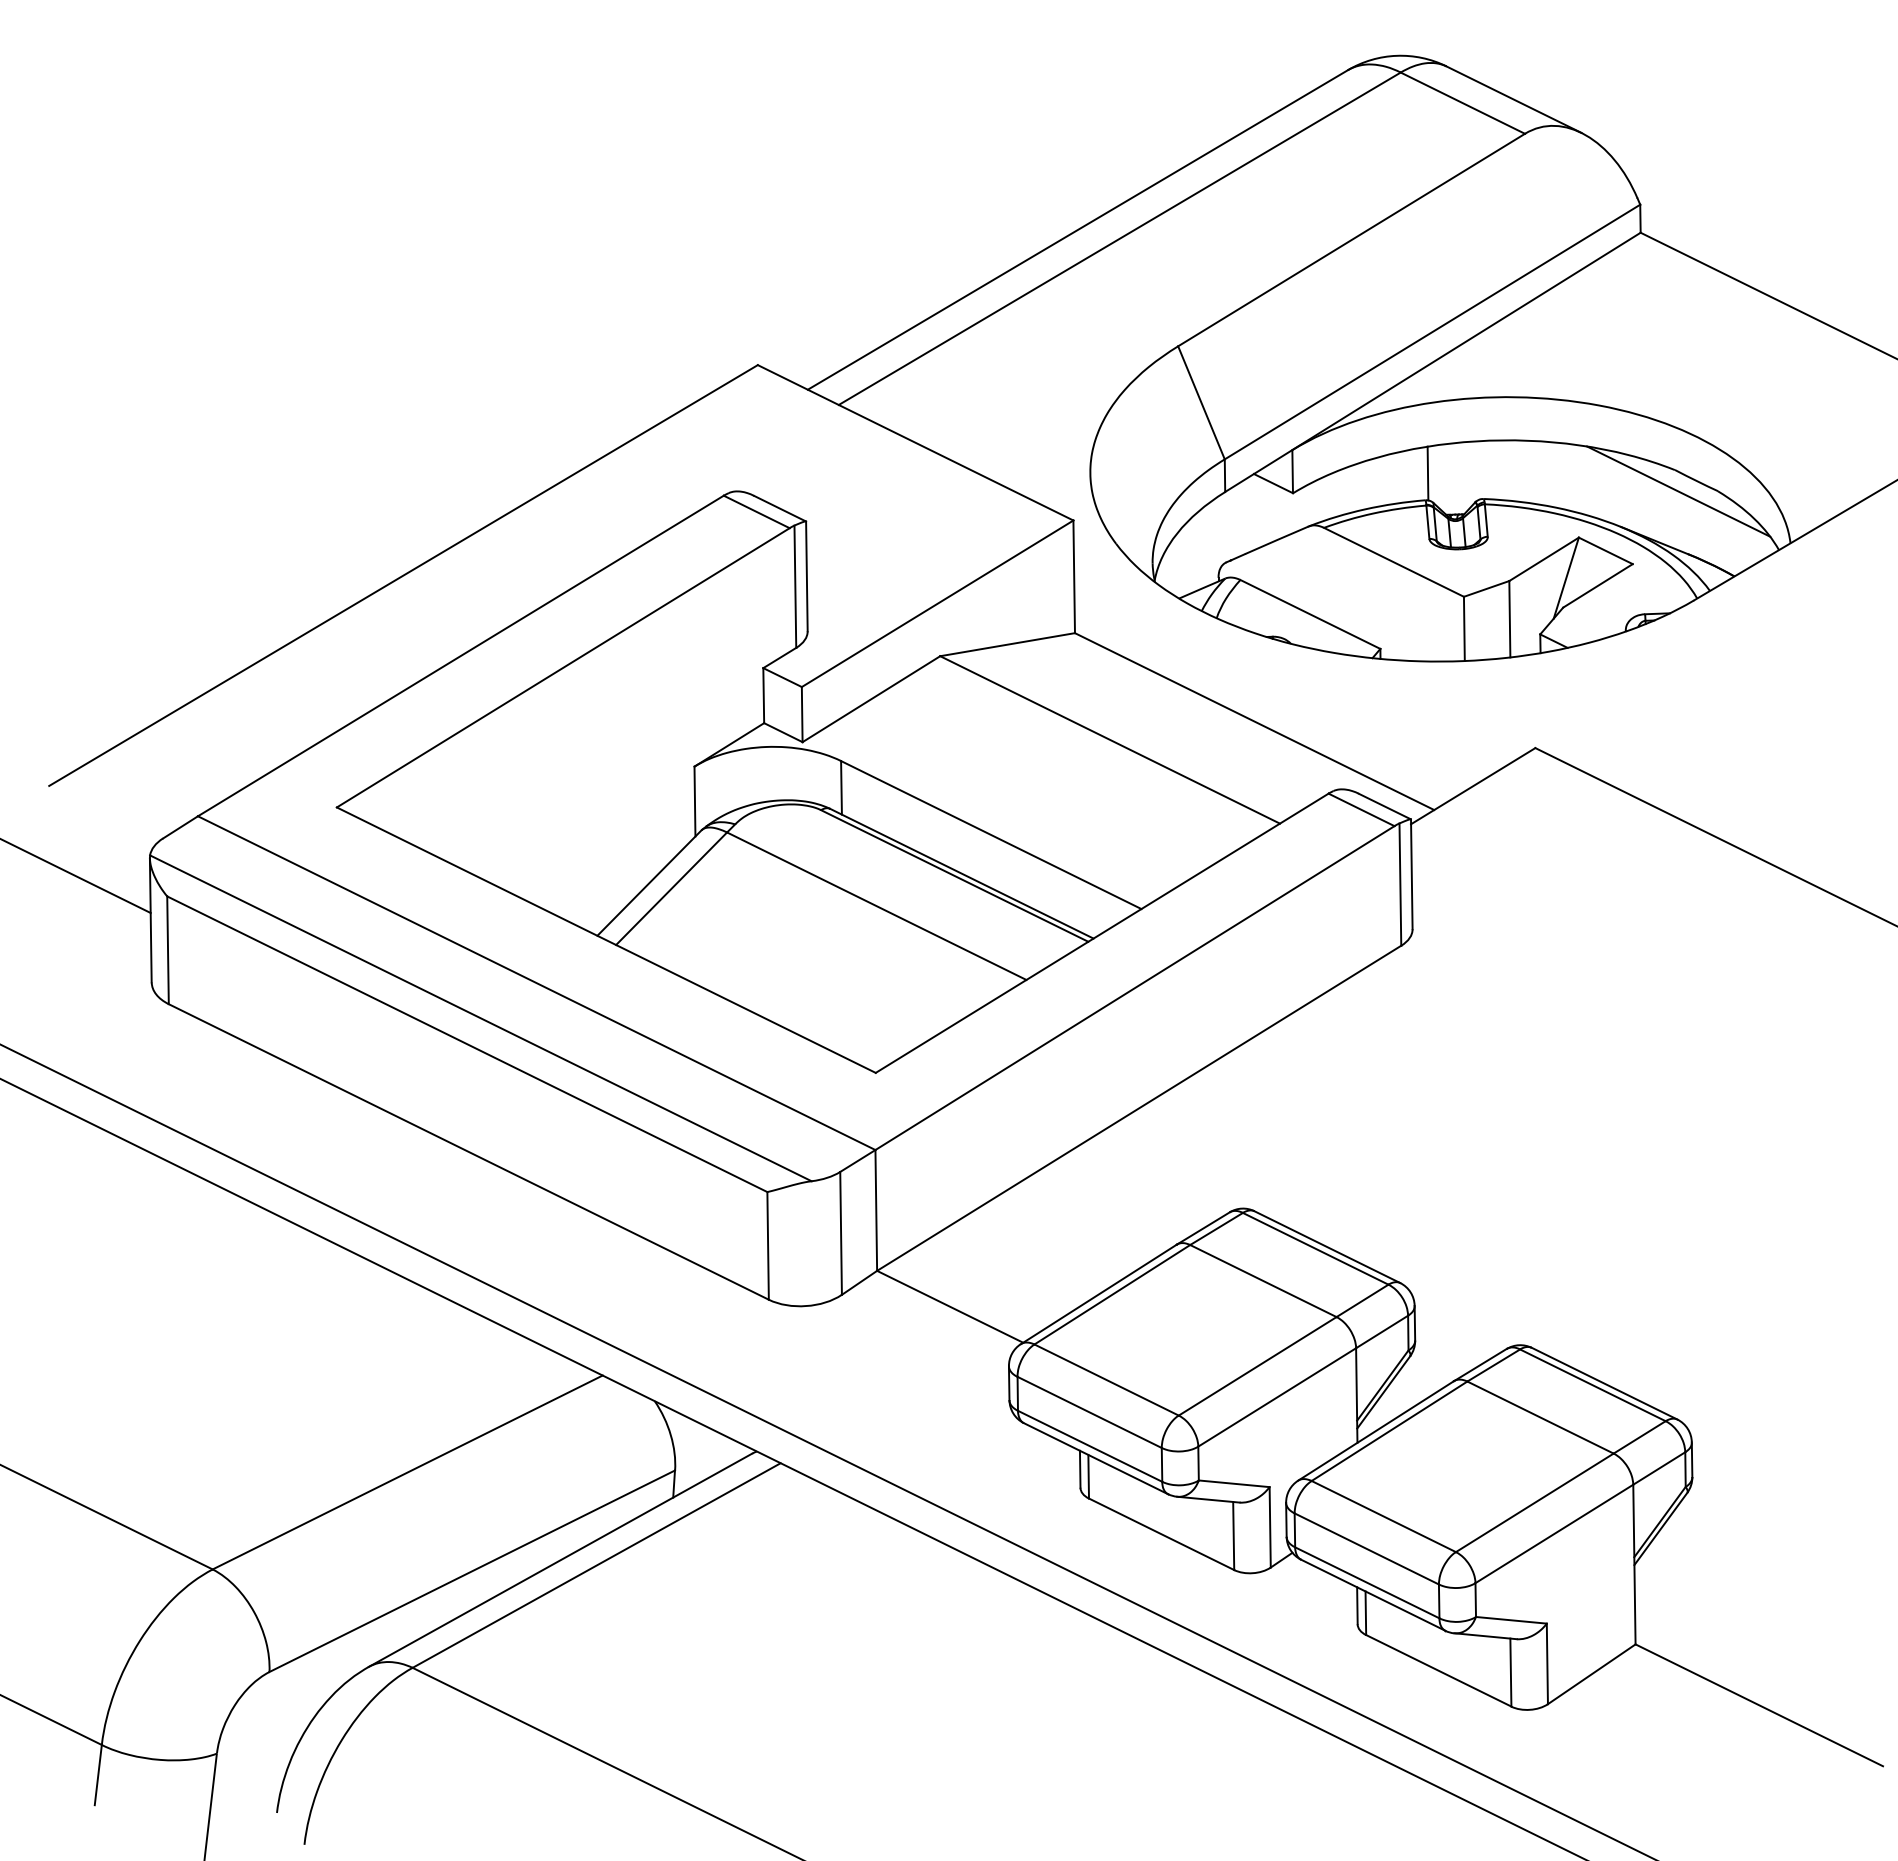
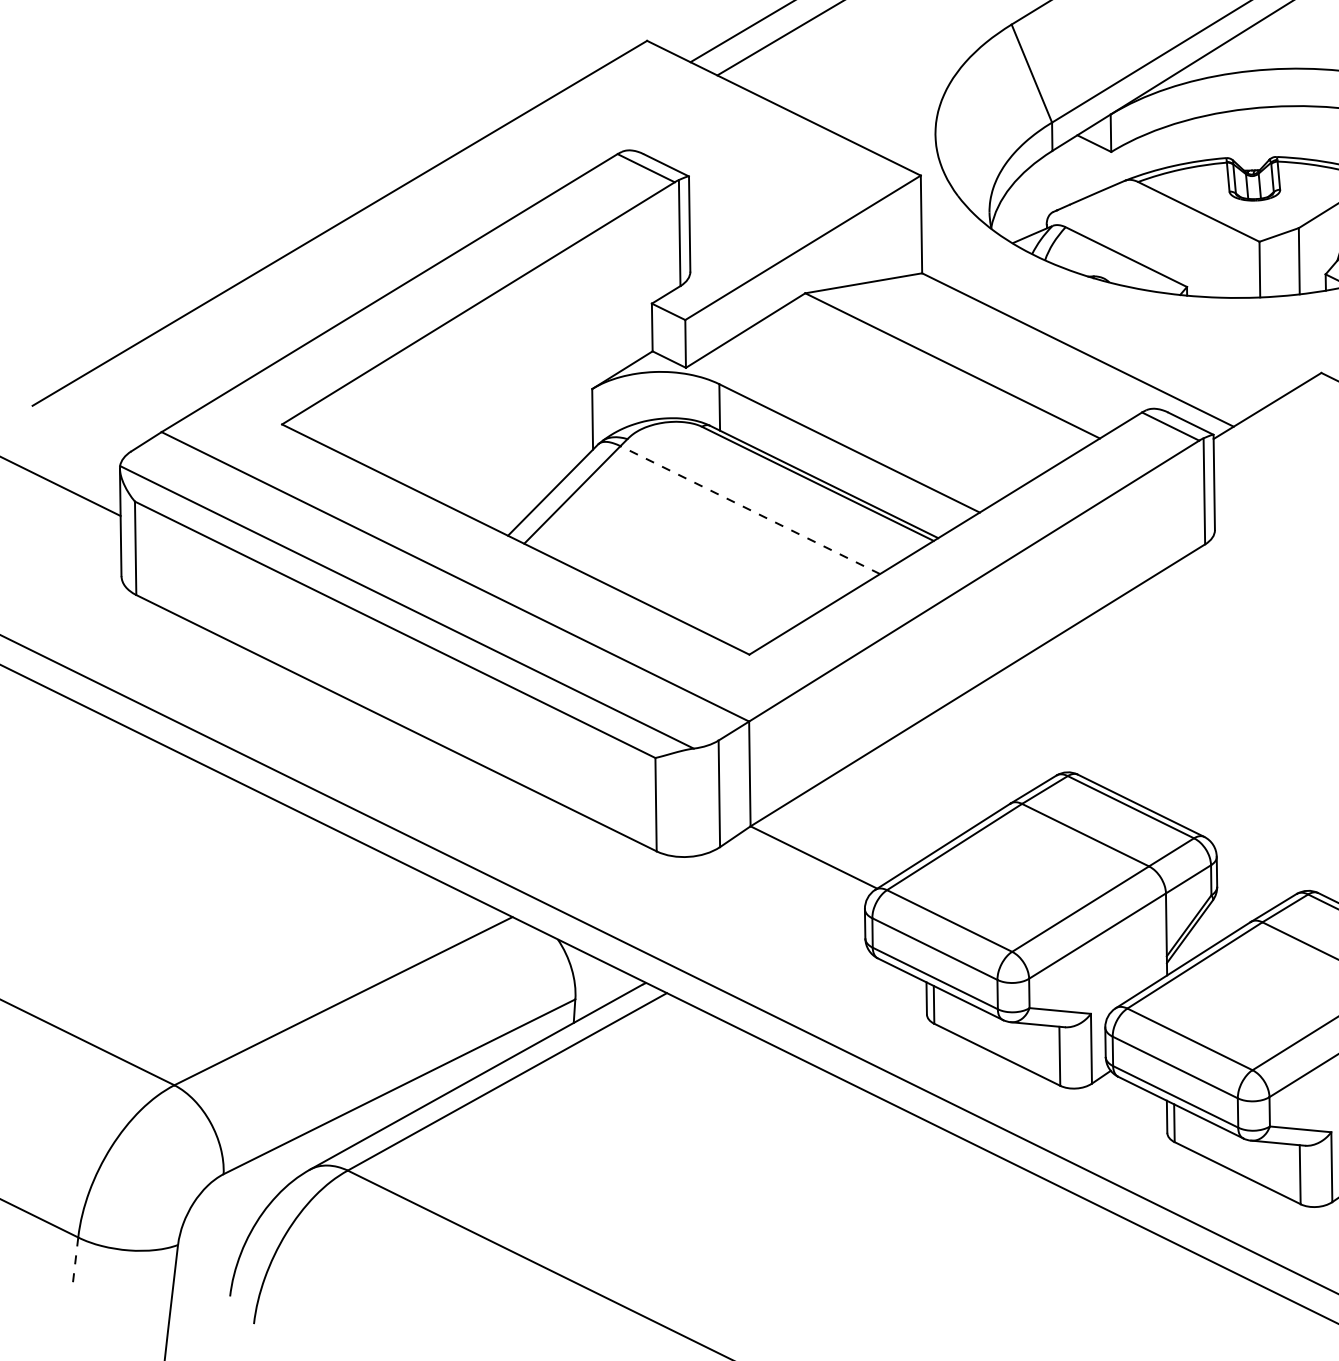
line: (1427, 473) -> (1227, 134), removed
line: (876, 906) -> (750, 510), solid -> dashed
line: (98, 1775) -> (75, 1263), solid -> dashed

